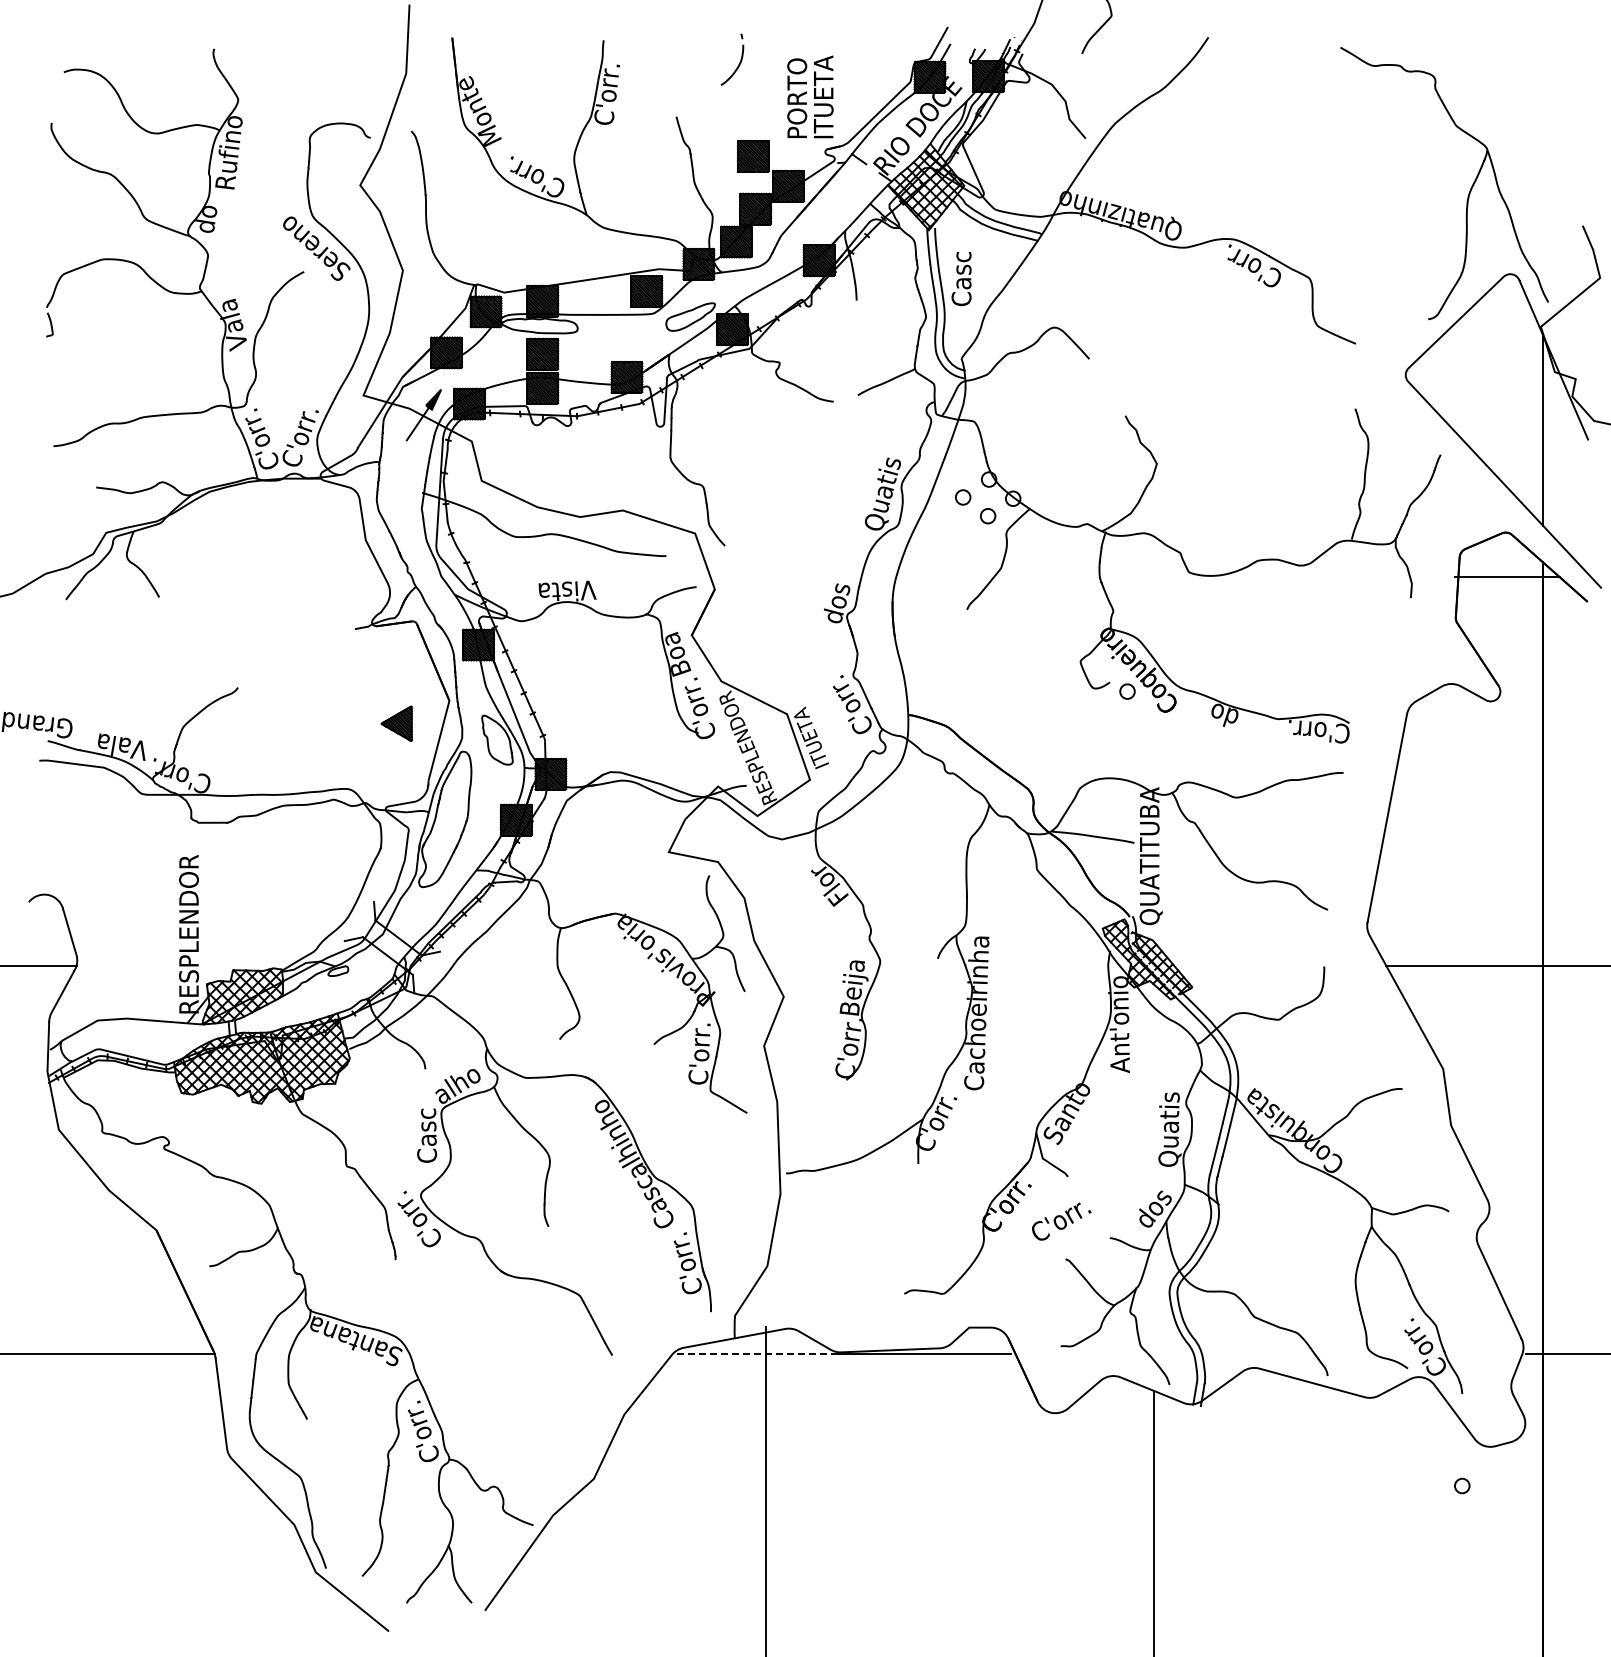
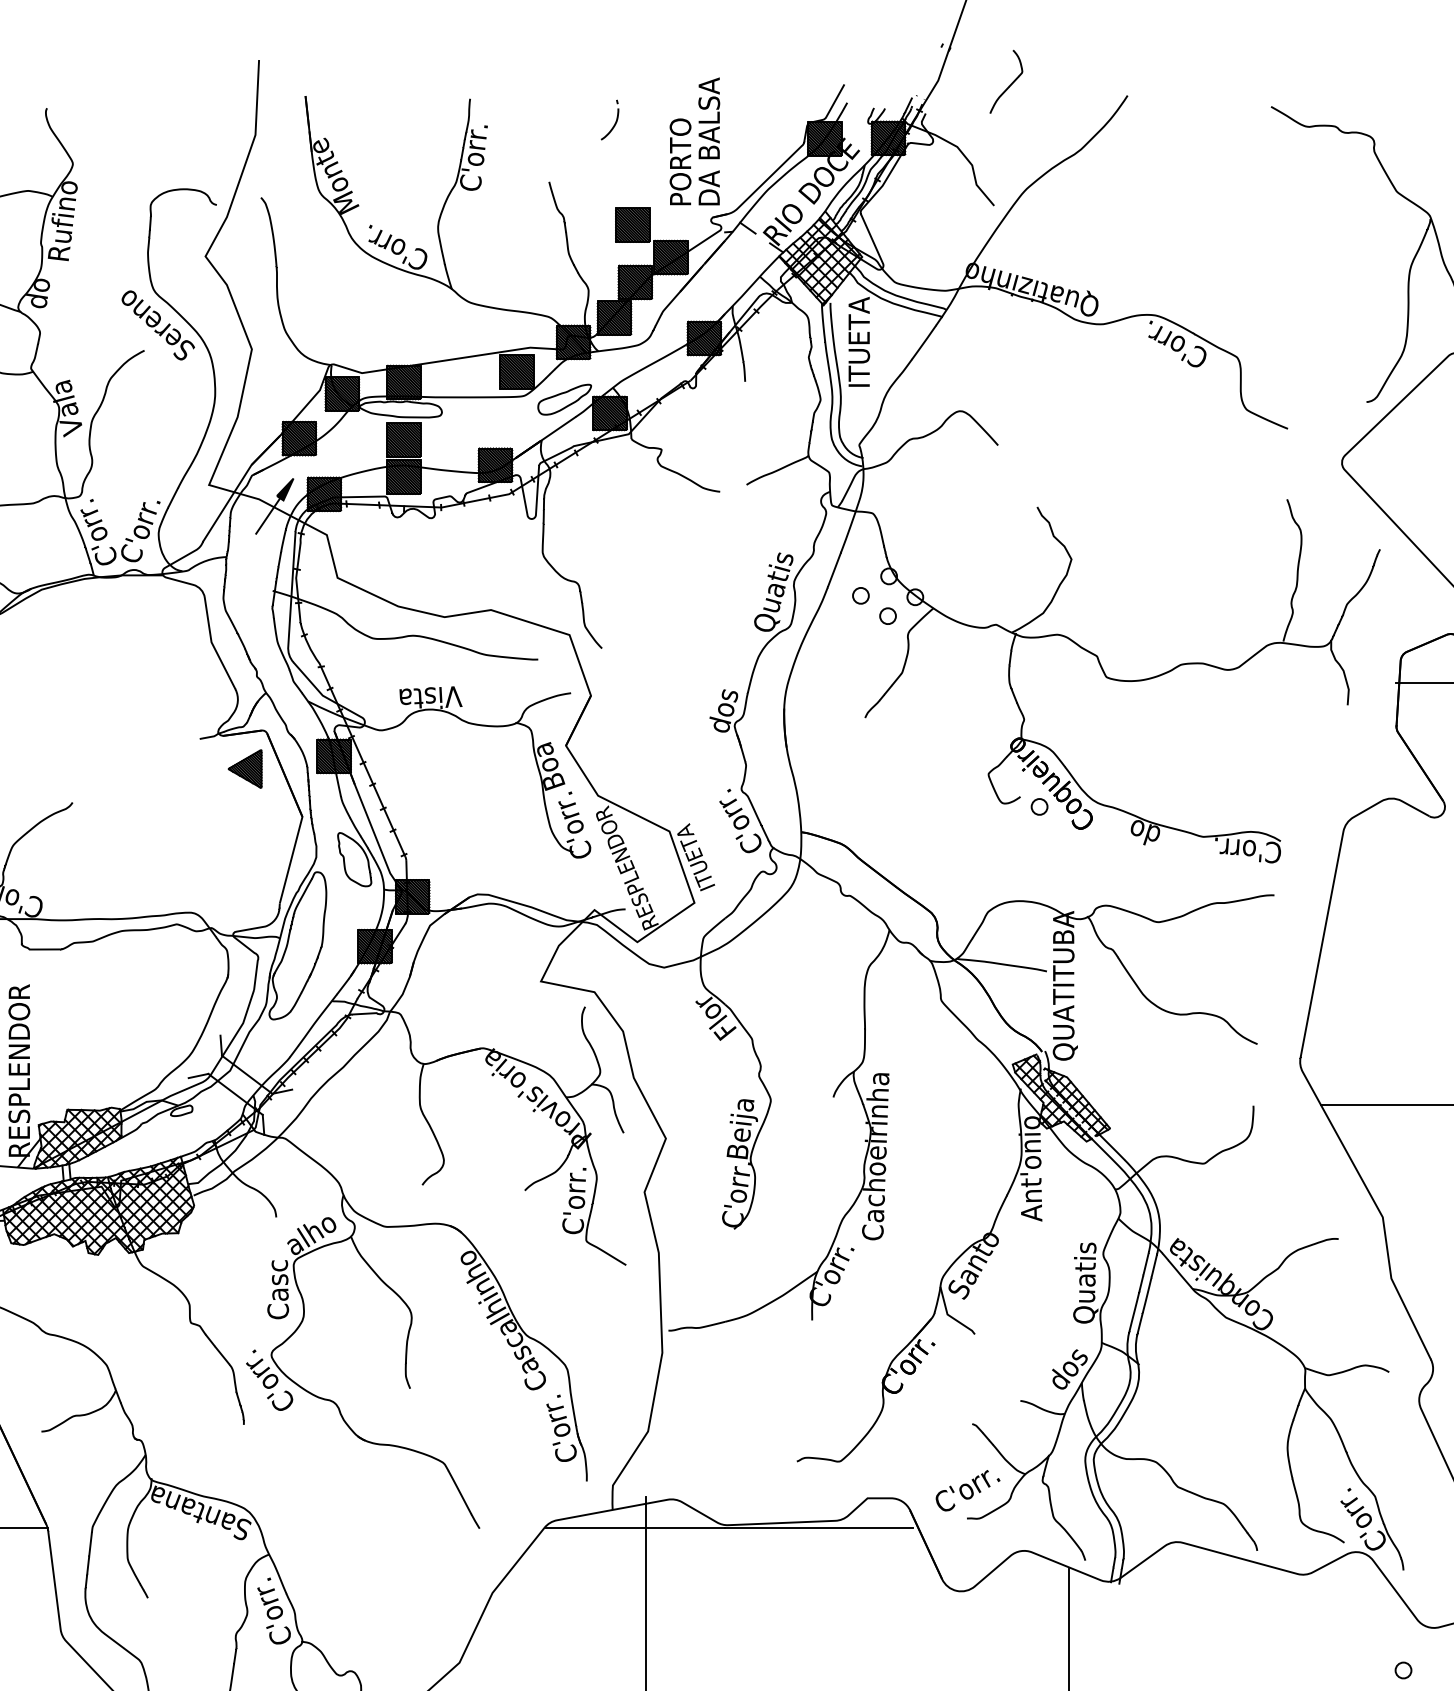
part: (731, 59) -> (609, 119), size x0.71
text: (823, 77) -> (709, 139), ITUETA -> DA BALSA
text: (961, 264) -> (859, 342), Casc -> ITUETA
part: (396, 723) -> (244, 768), moved
text: (1061, 1221) -> (967, 1490), moved
line: (755, 1354) -> (635, 1527), dashed -> solid

